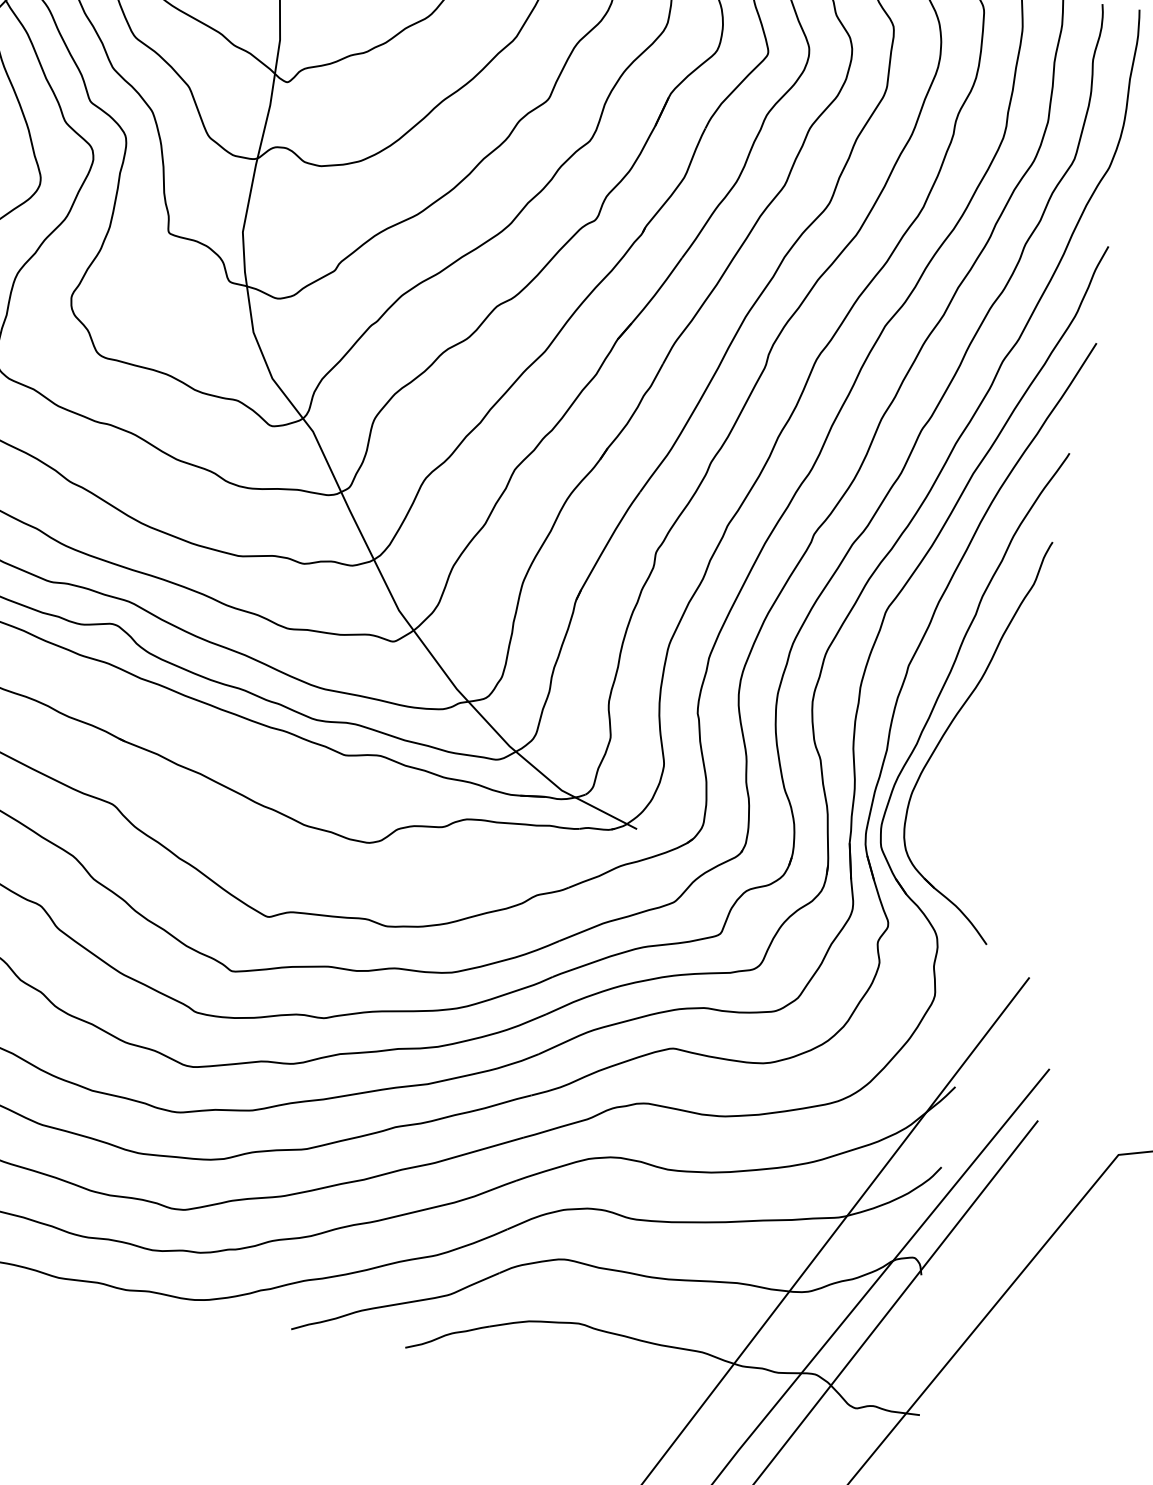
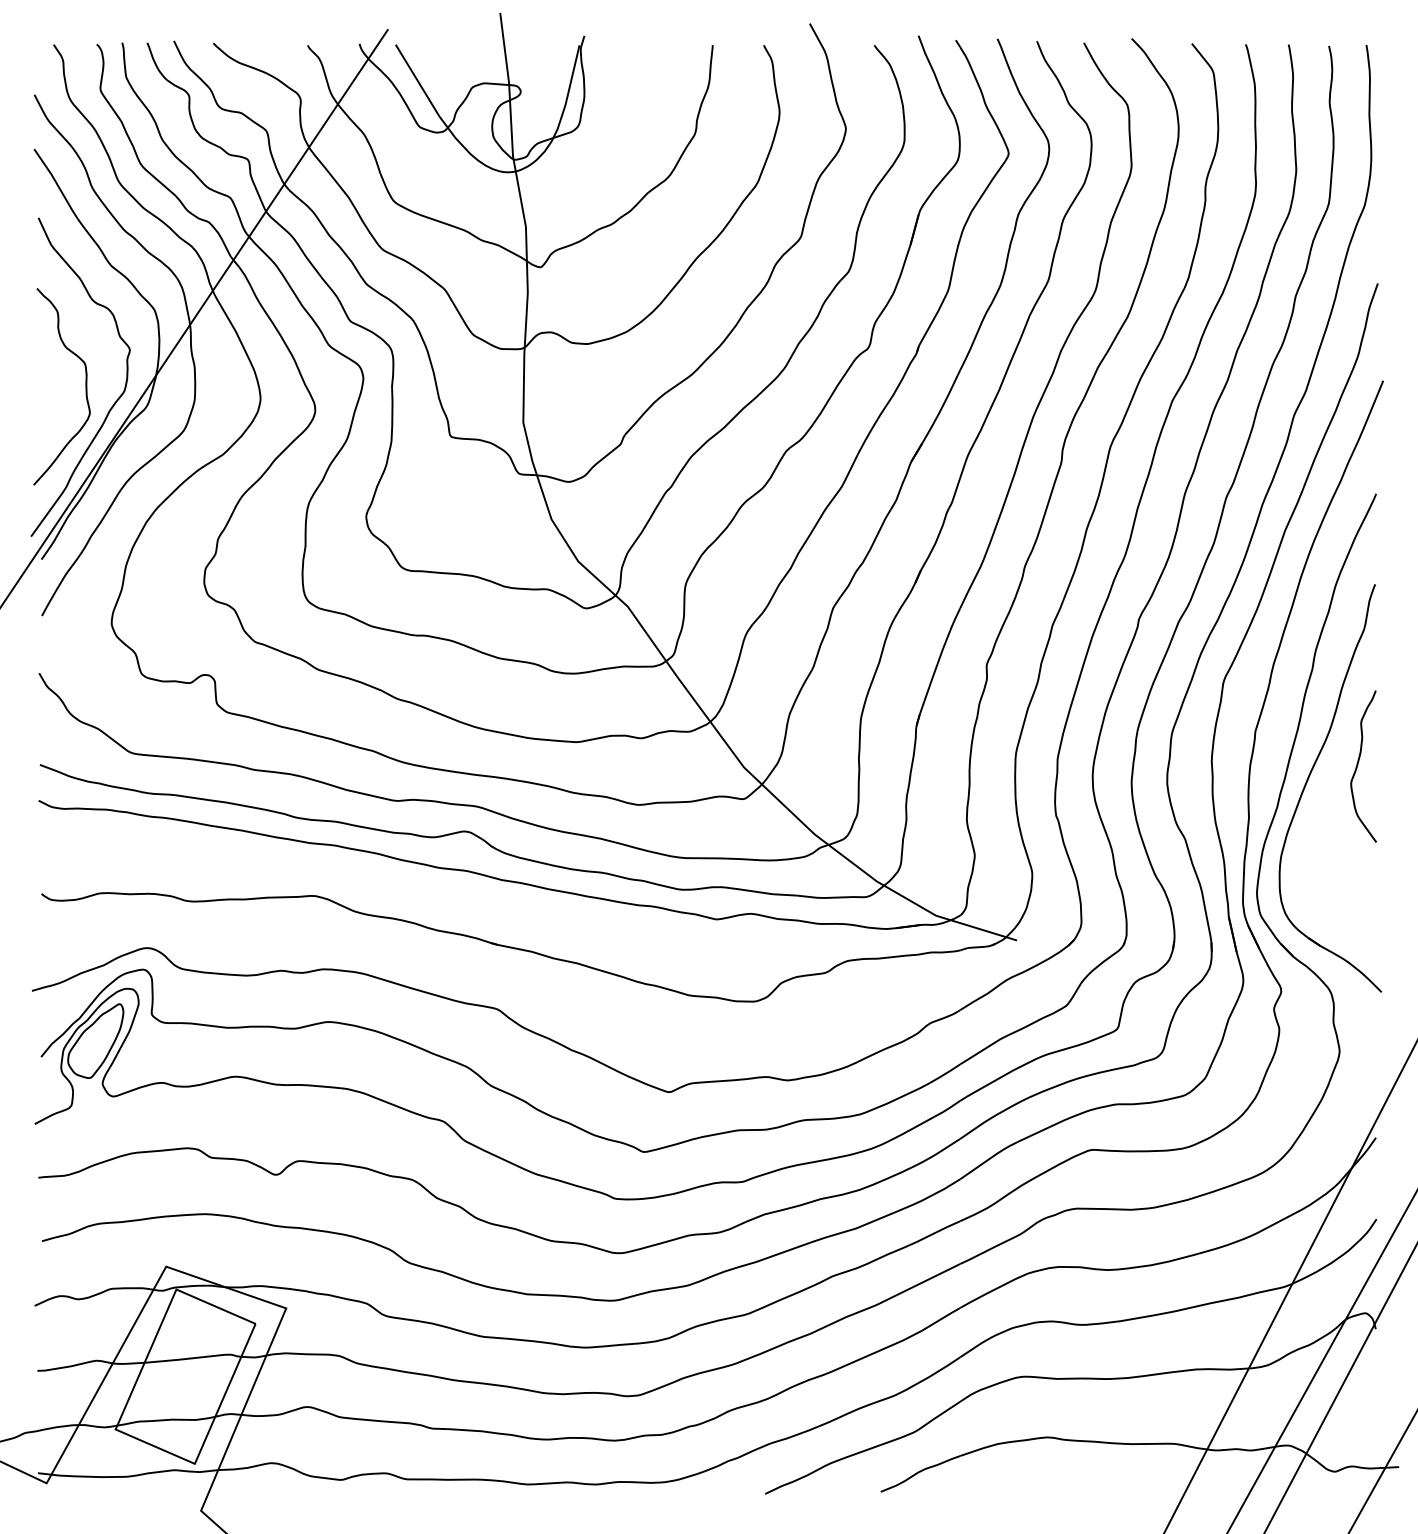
curve: (1004, 717) -> (1358, 765), added

